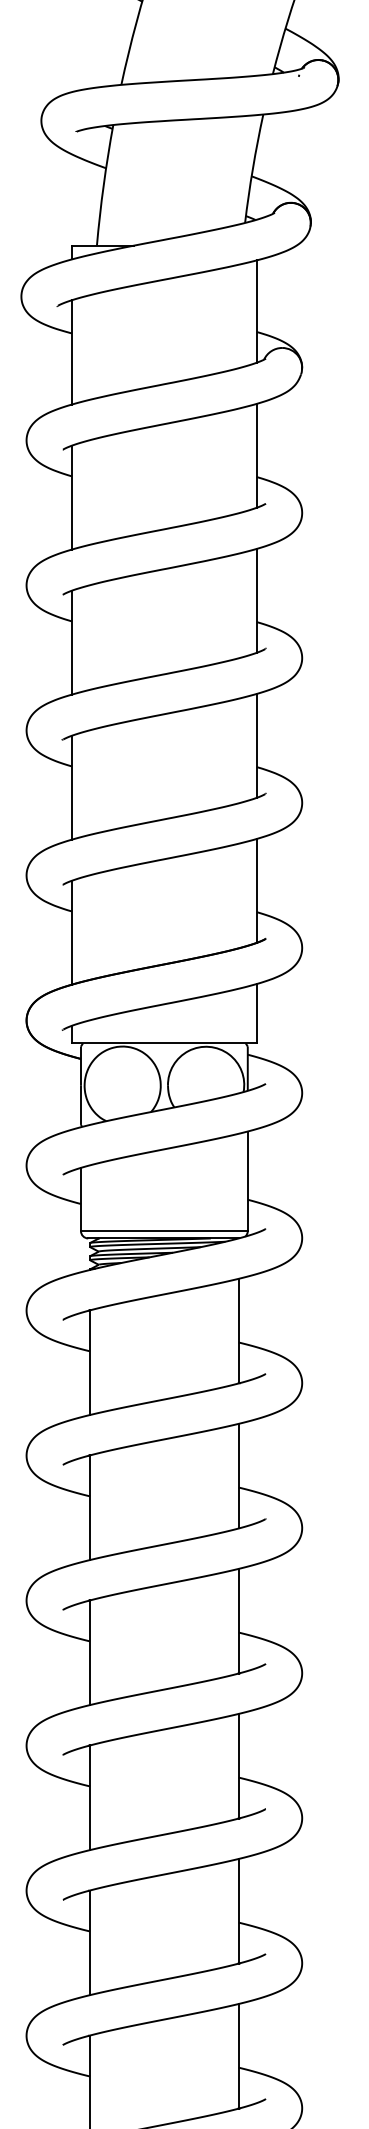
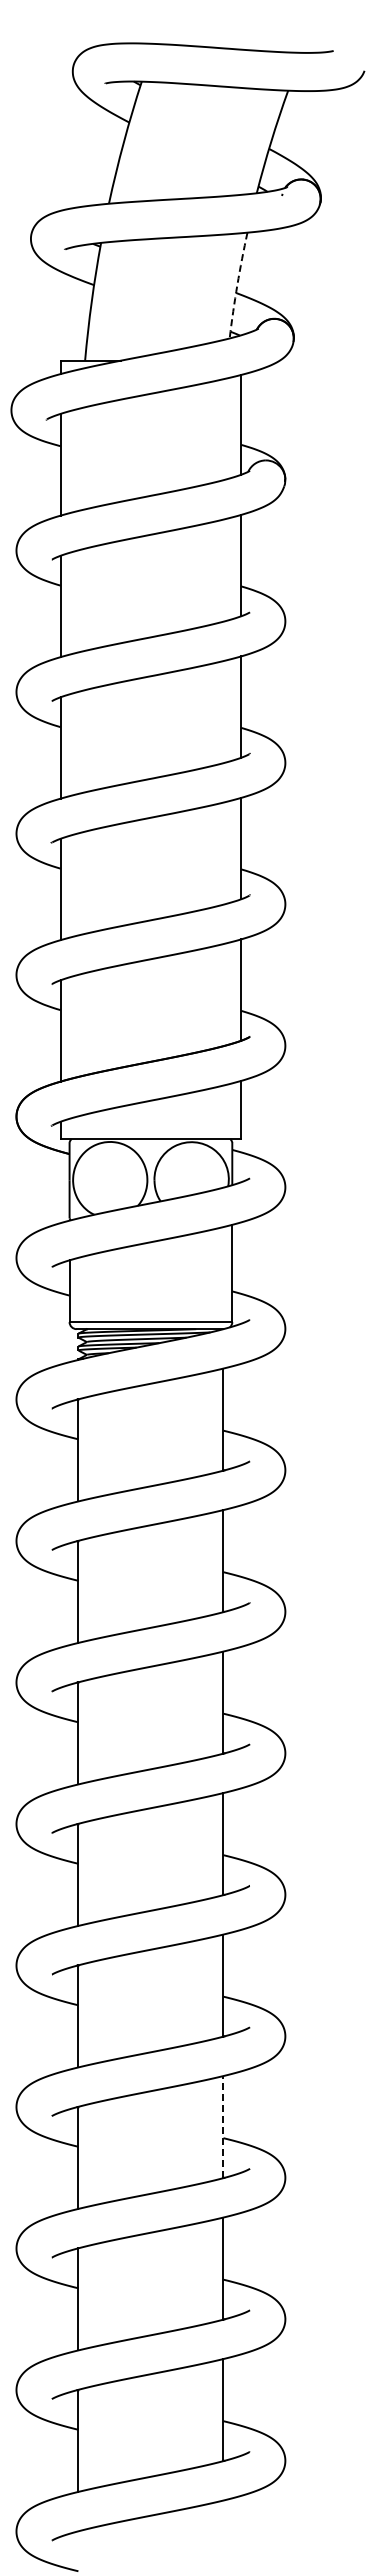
arc: (253, 168) -> (237, 285), solid -> dashed
line: (238, 2055) -> (223, 2126), solid -> dashed

